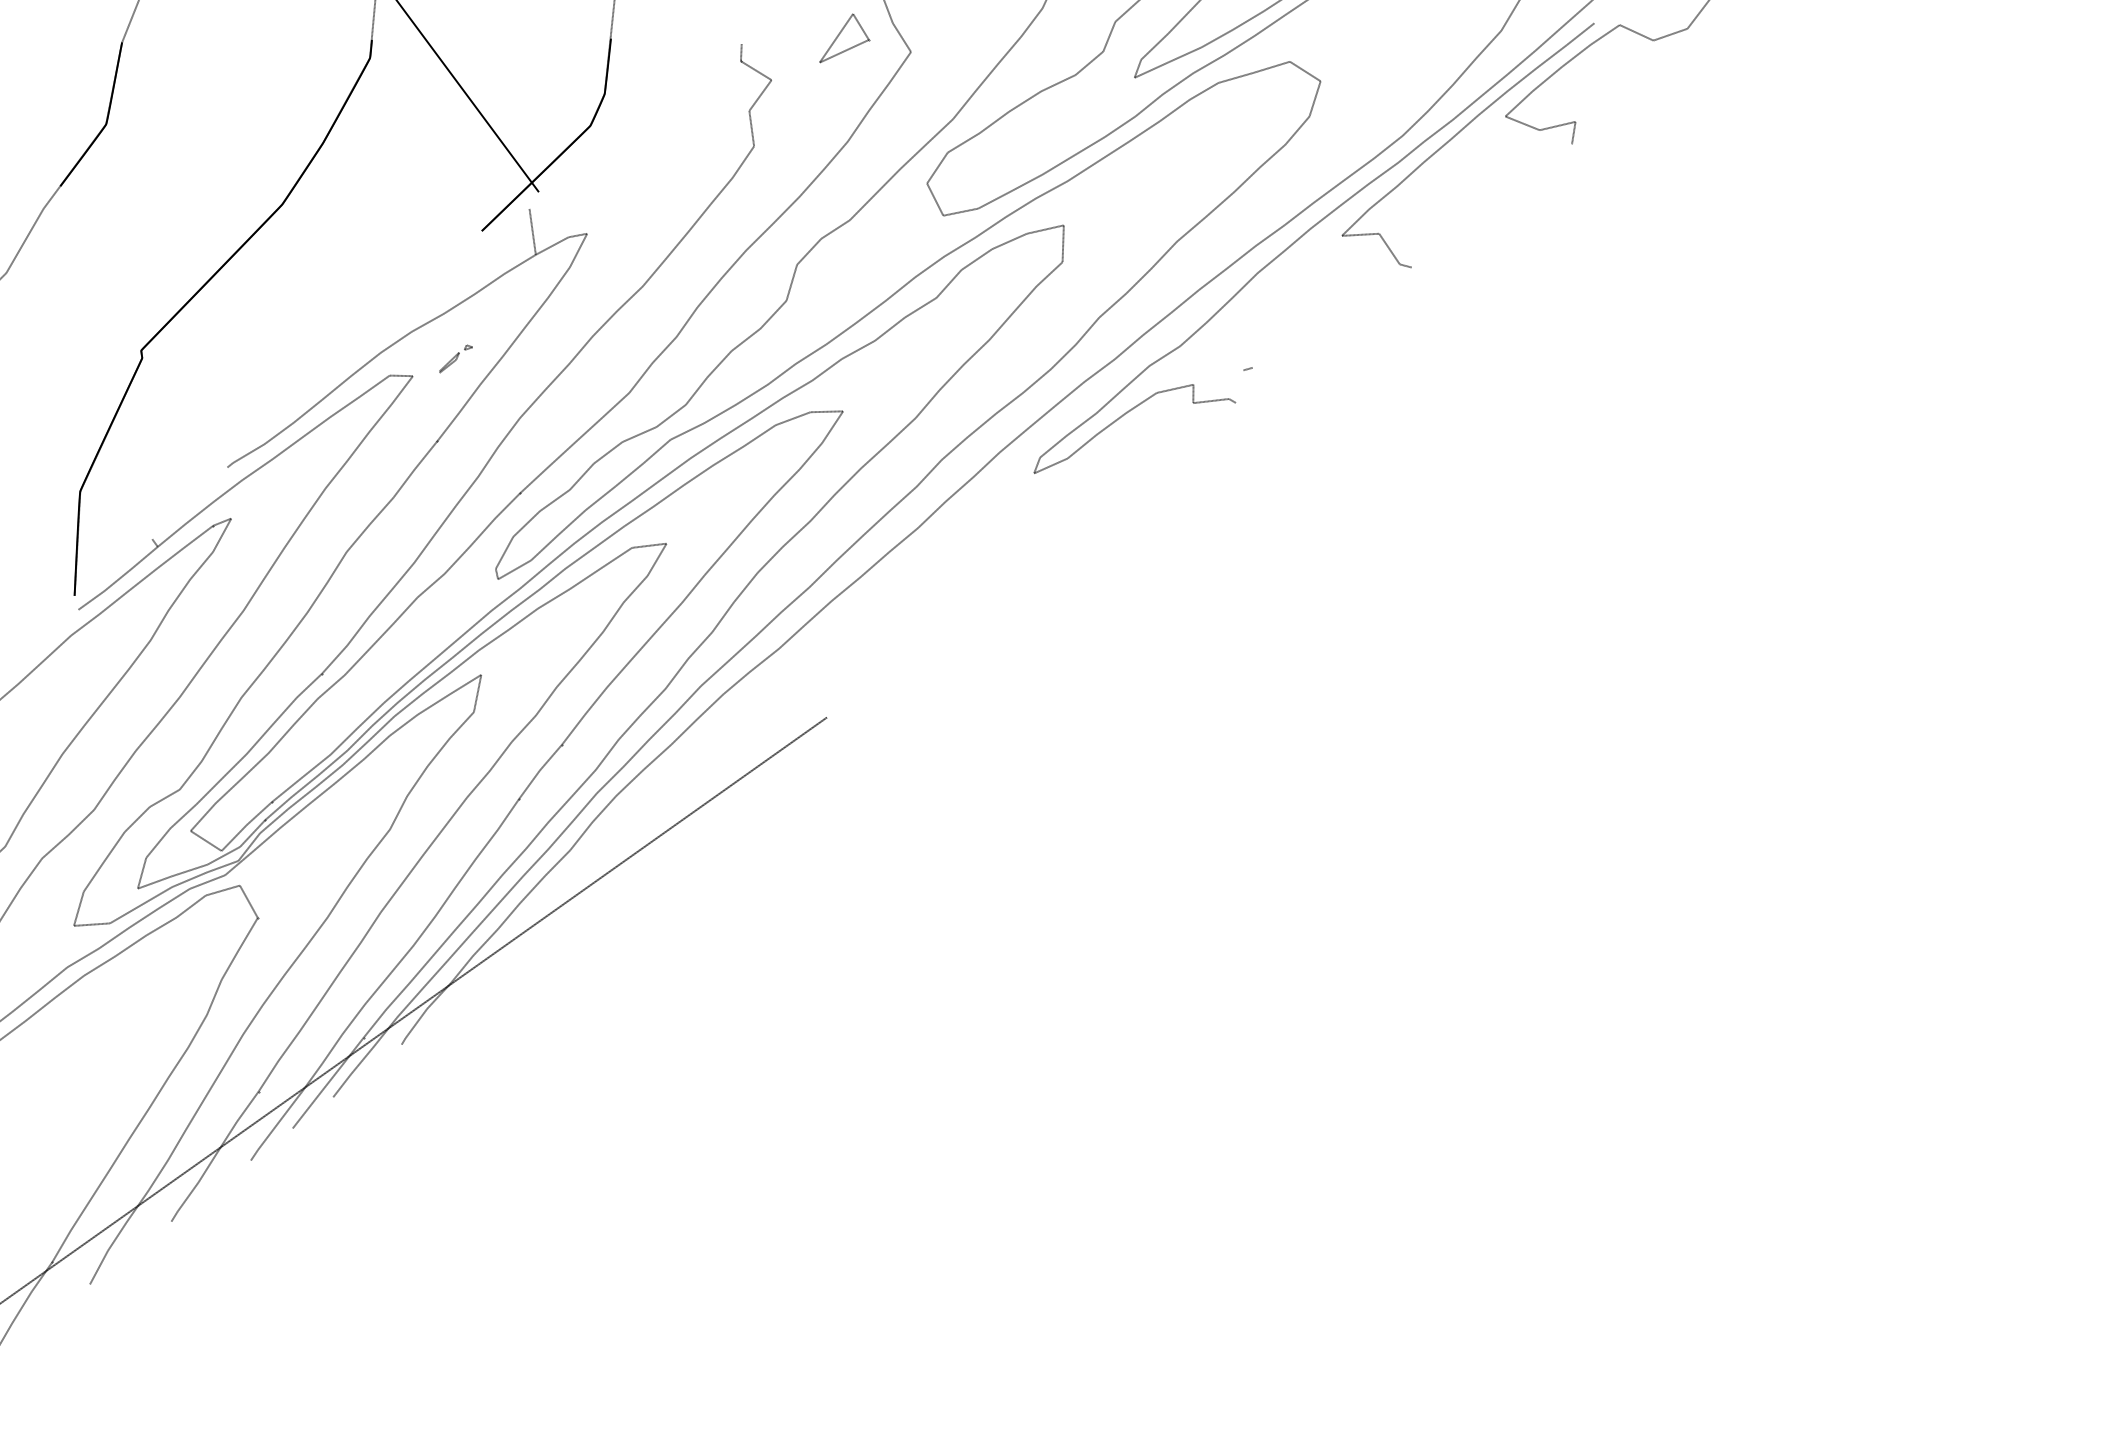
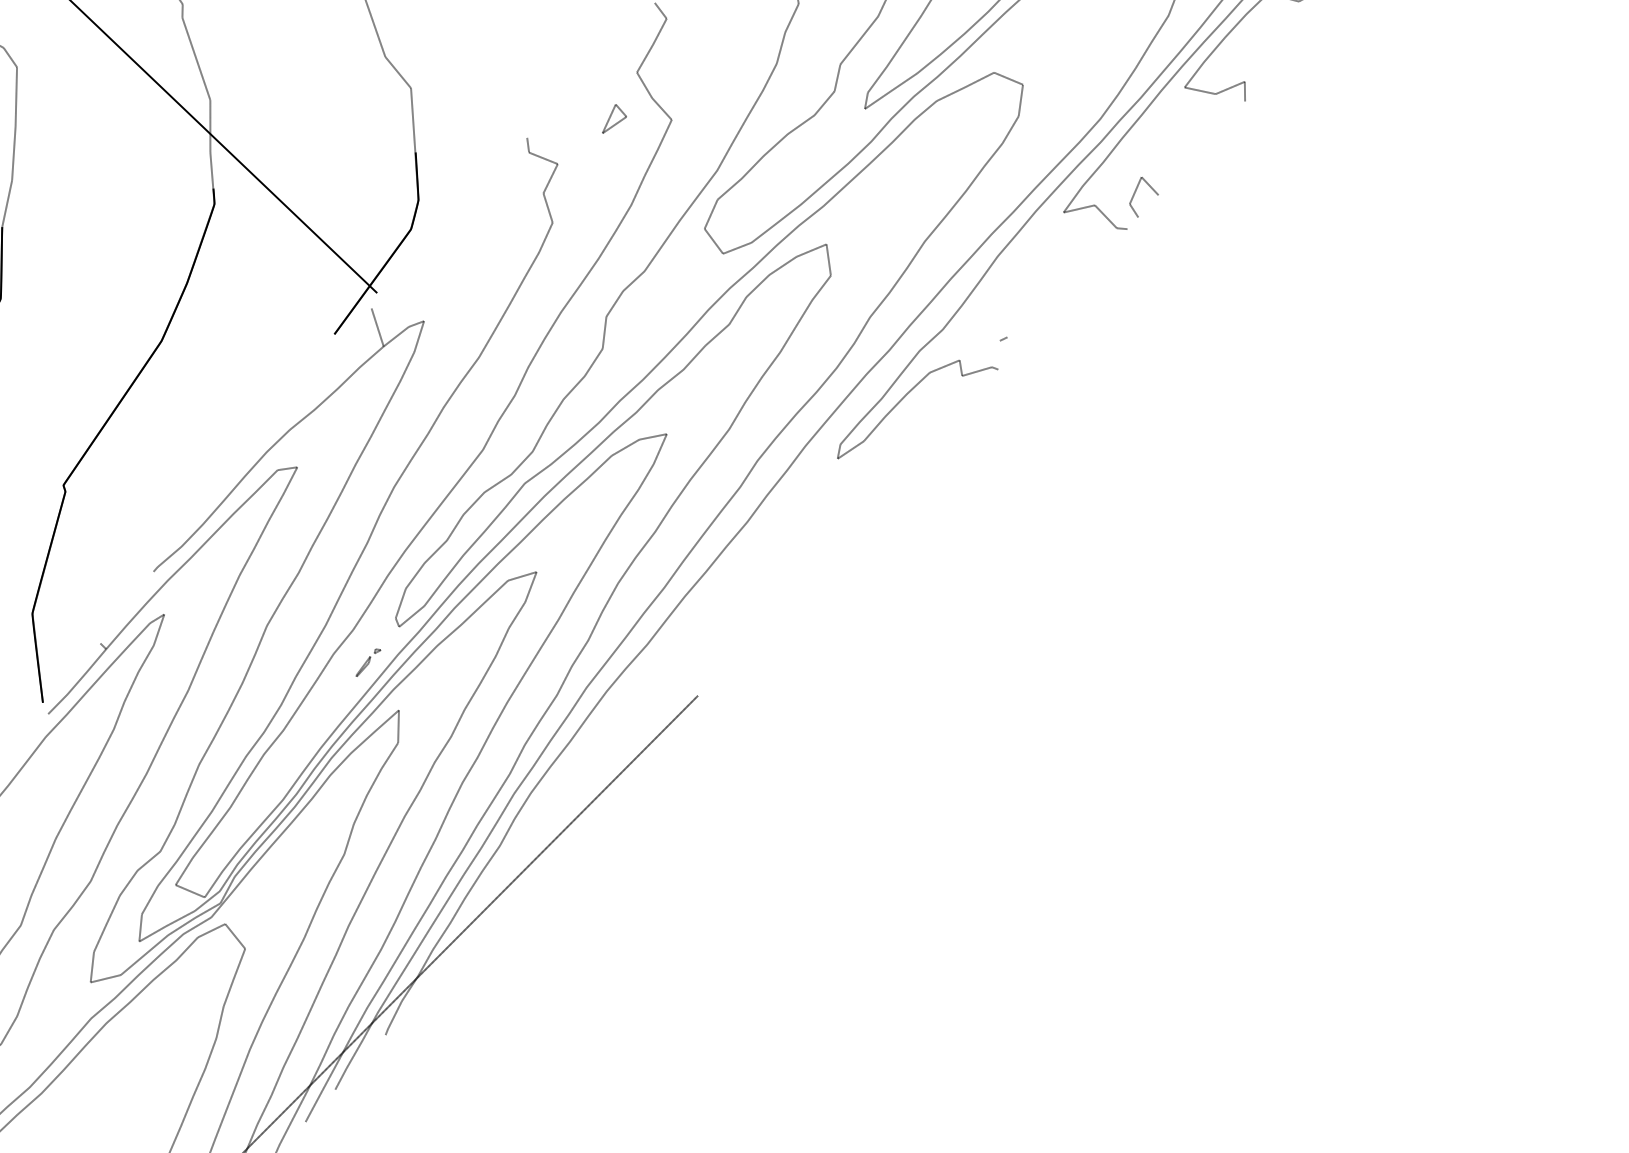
part: (844, 38) -> (613, 118), size x0.62
line: (1428, 227) -> (1135, 192), added
part: (455, 358) -> (368, 662), moved

